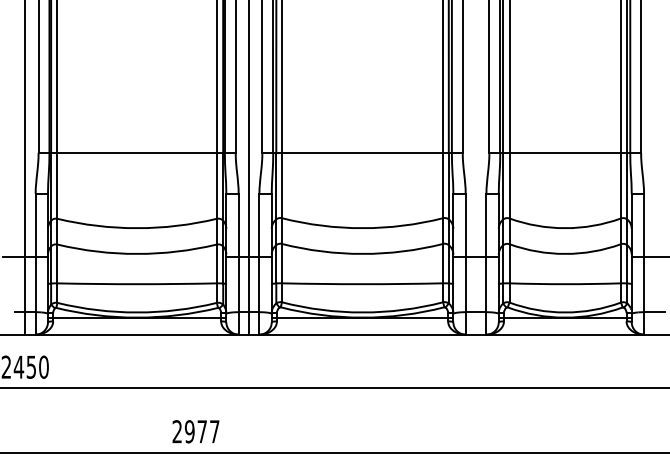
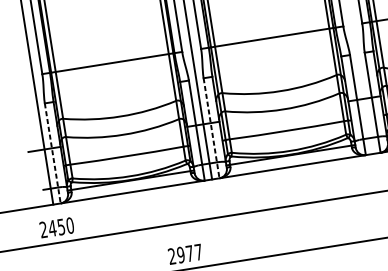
line: (35, 264) -> (52, 153), solid -> dashed
line: (259, 264) -> (211, 128), solid -> dashed

